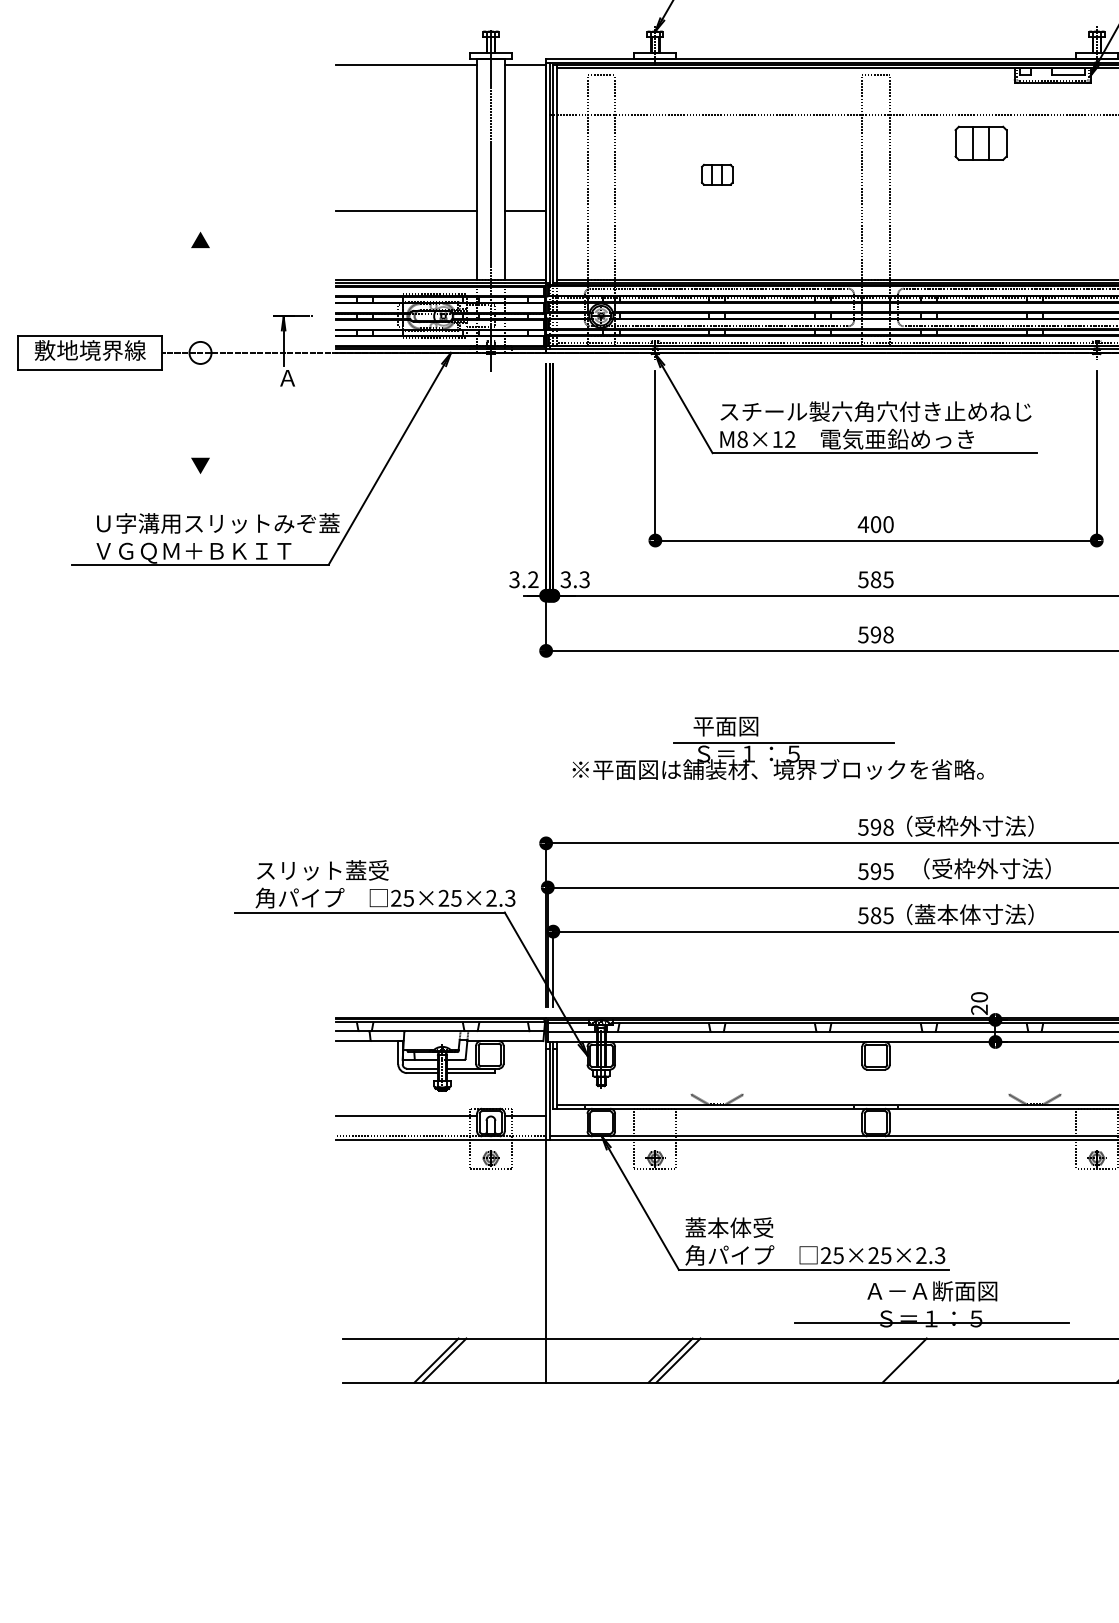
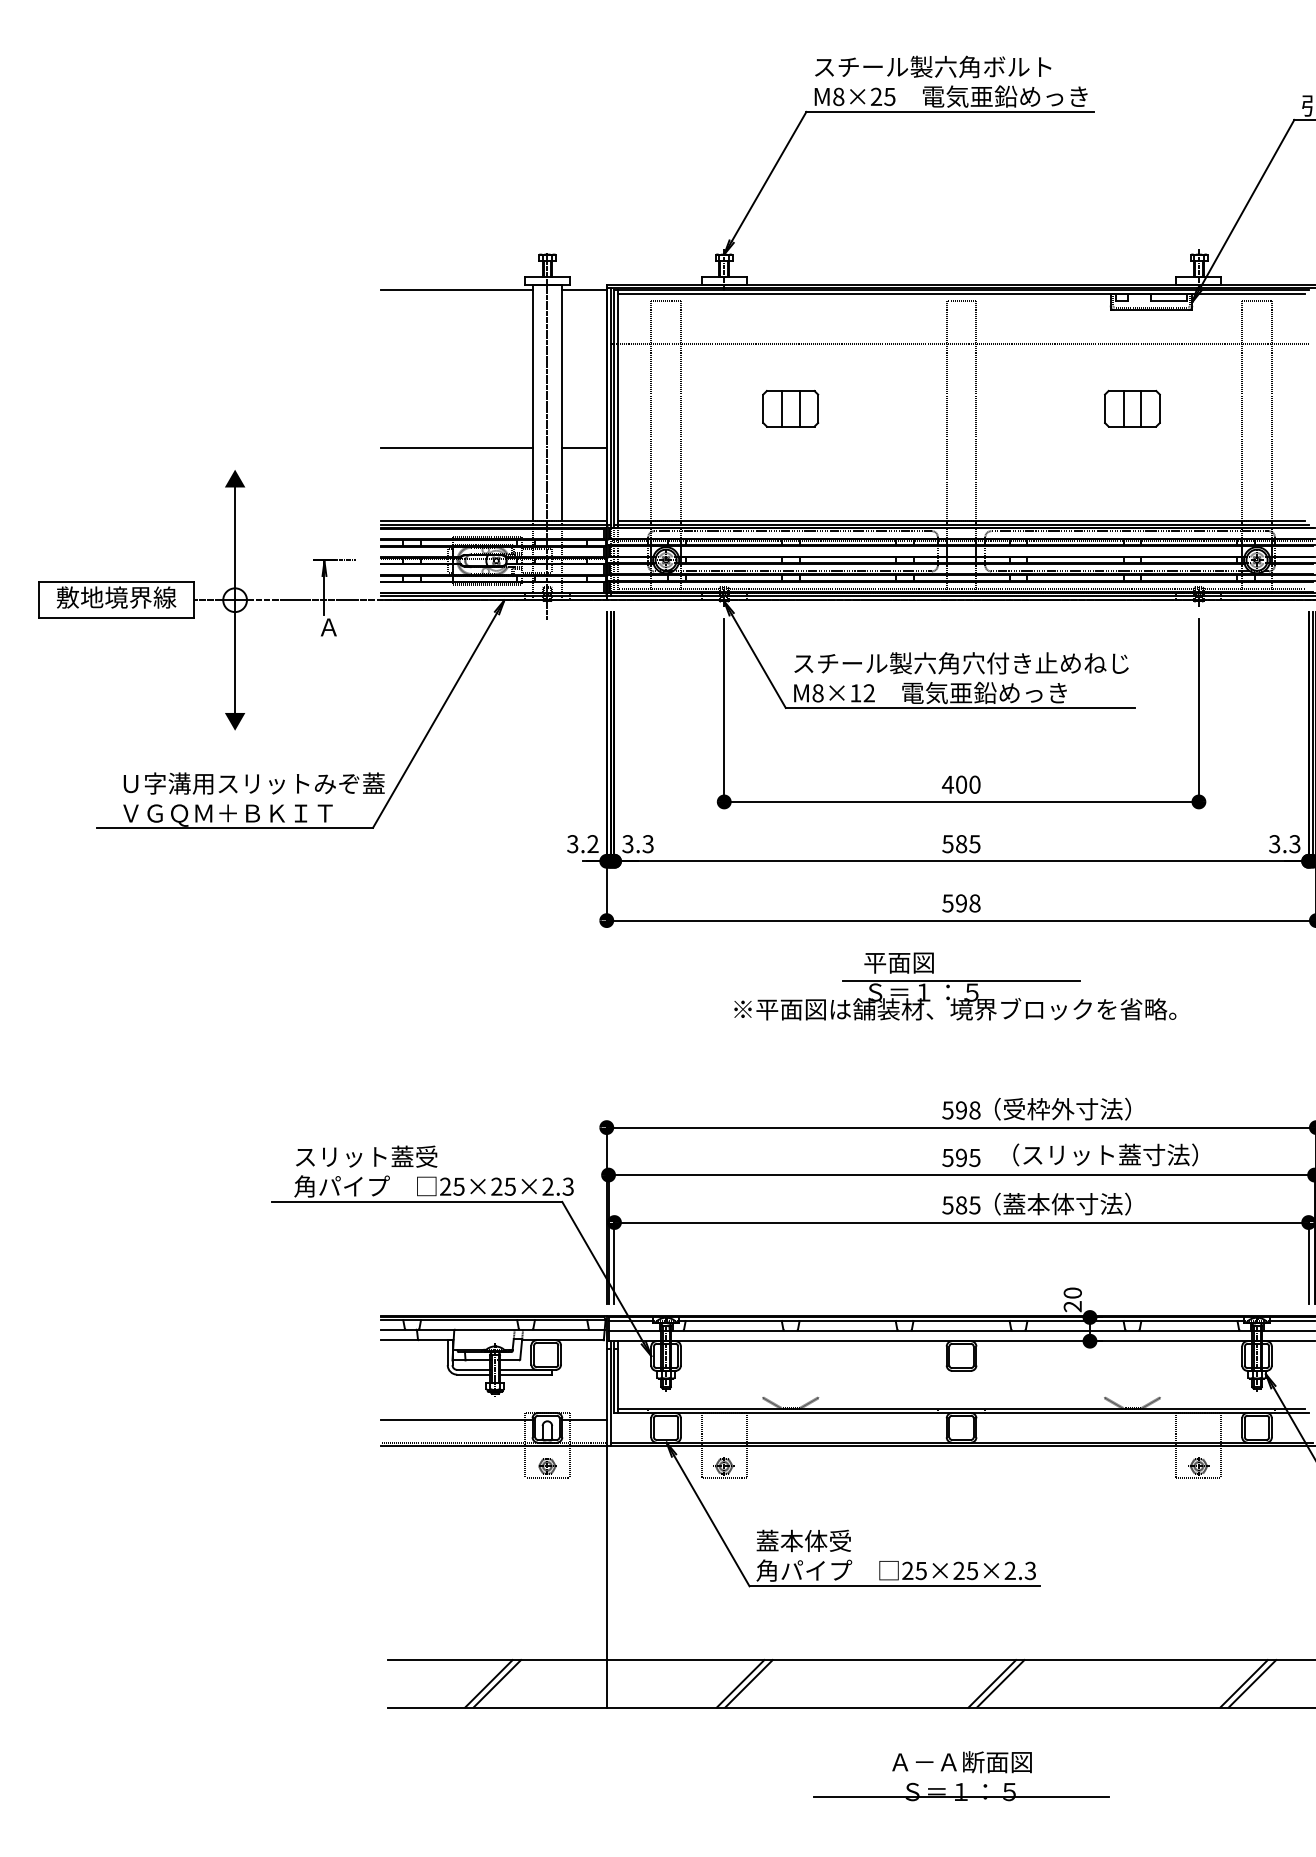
part: (981, 143) -> (1132, 408), moved
part: (716, 174) -> (790, 408), size x1.67
line: (200, 352) -> (235, 599), added
part: (778, 748) -> (955, 986), moved
text: (1013, 868) -> (1109, 1154), （受枠外寸法） -> （スリット蓋寸法）
part: (931, 1304) -> (961, 1776), moved
line: (912, 1360) -> (1000, 1683), added

